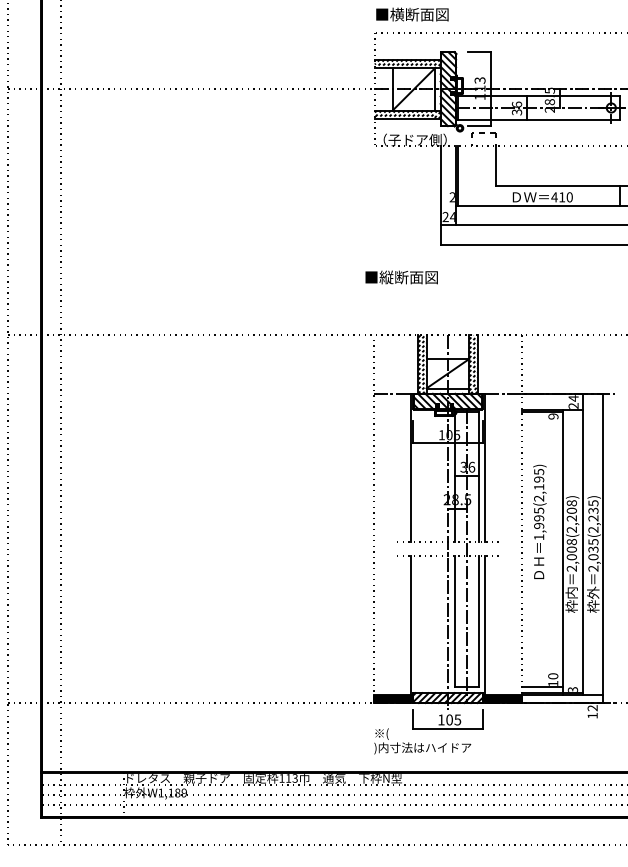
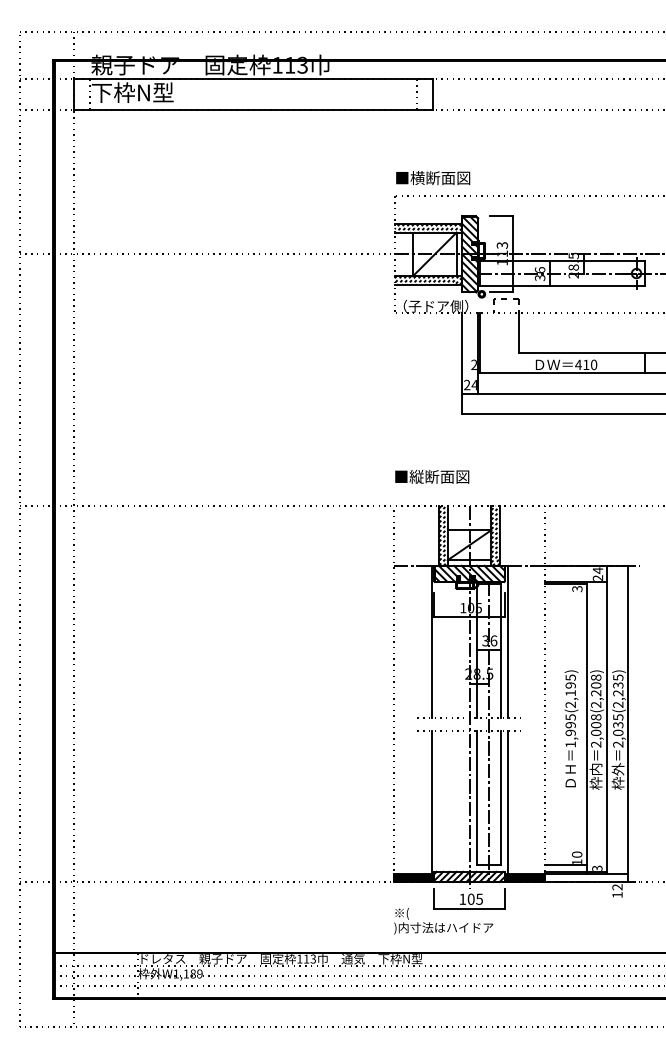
text: (401, 277) -> (432, 476), moved
text: (553, 416) -> (577, 589), 9 -> 3
text: (539, 521) -> (571, 728), moved

